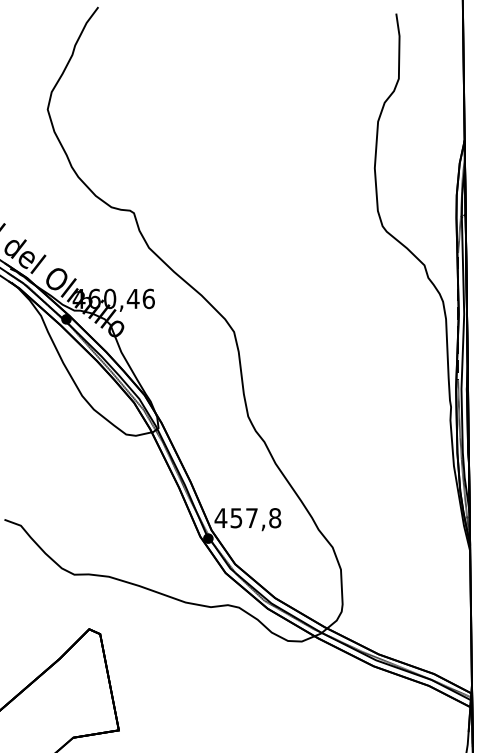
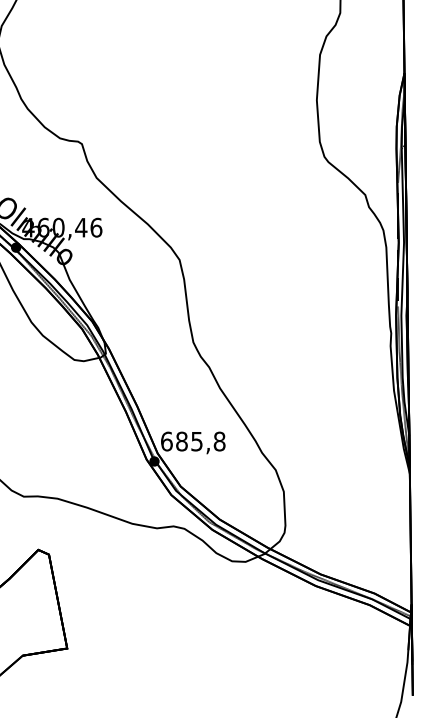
text: (235, 518) -> (180, 441), 457,8 -> 685,8

